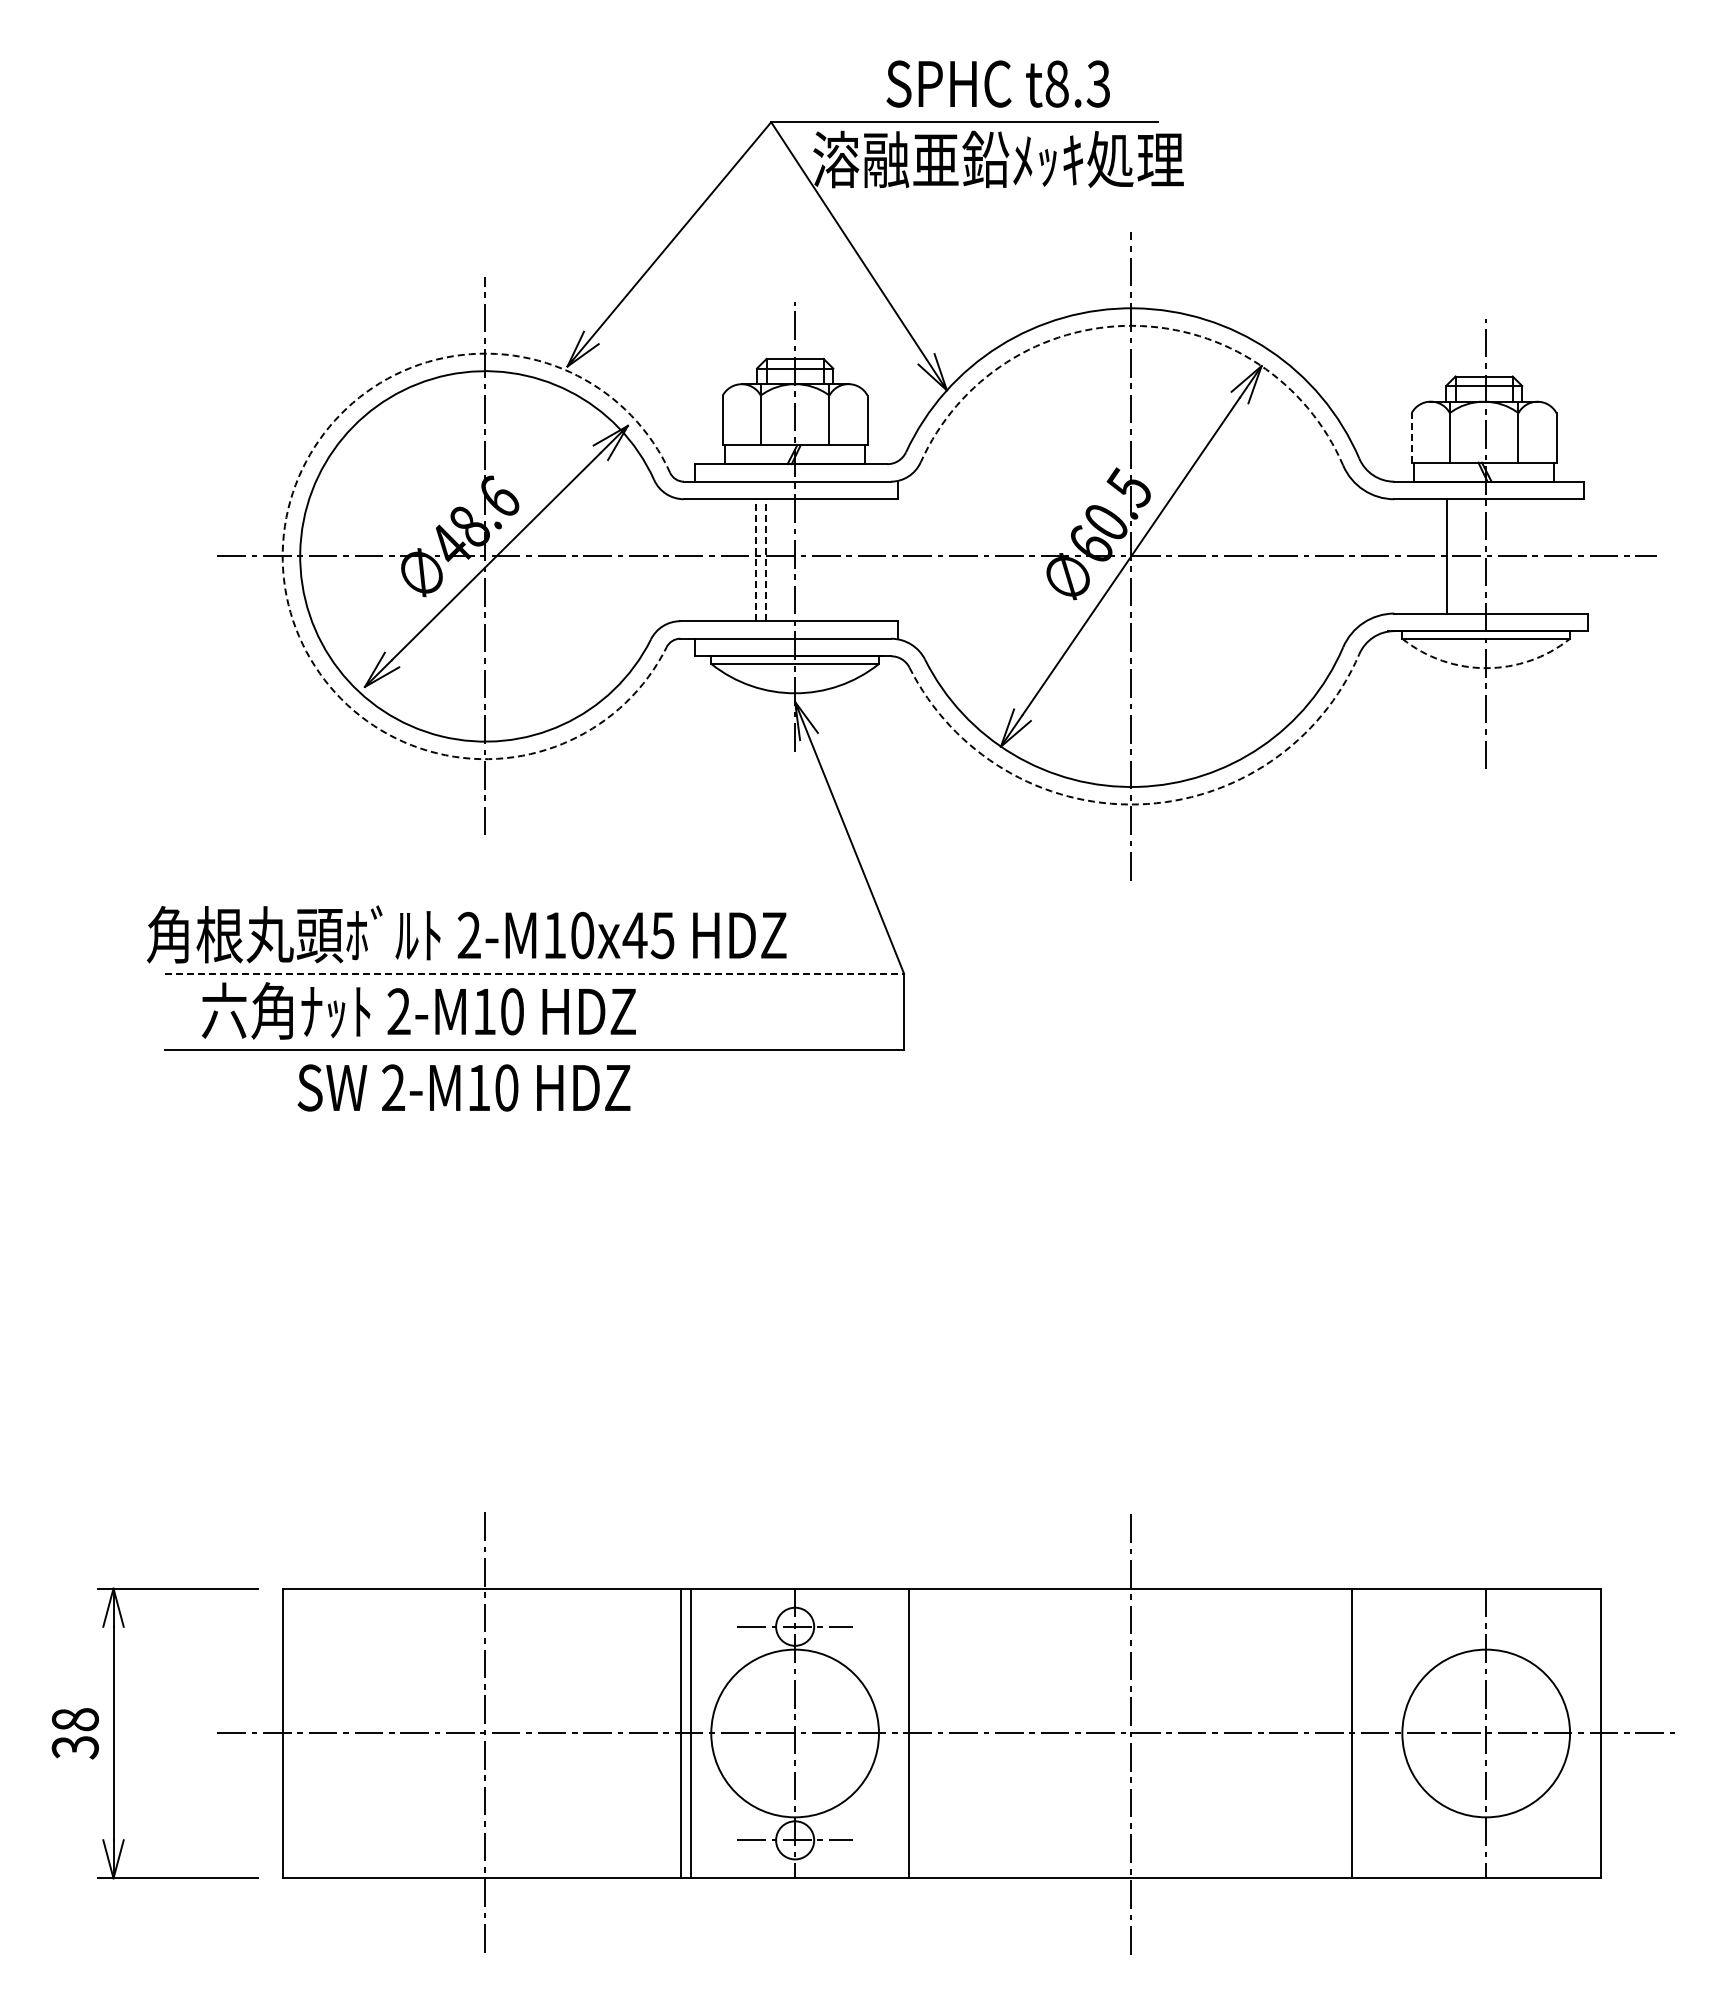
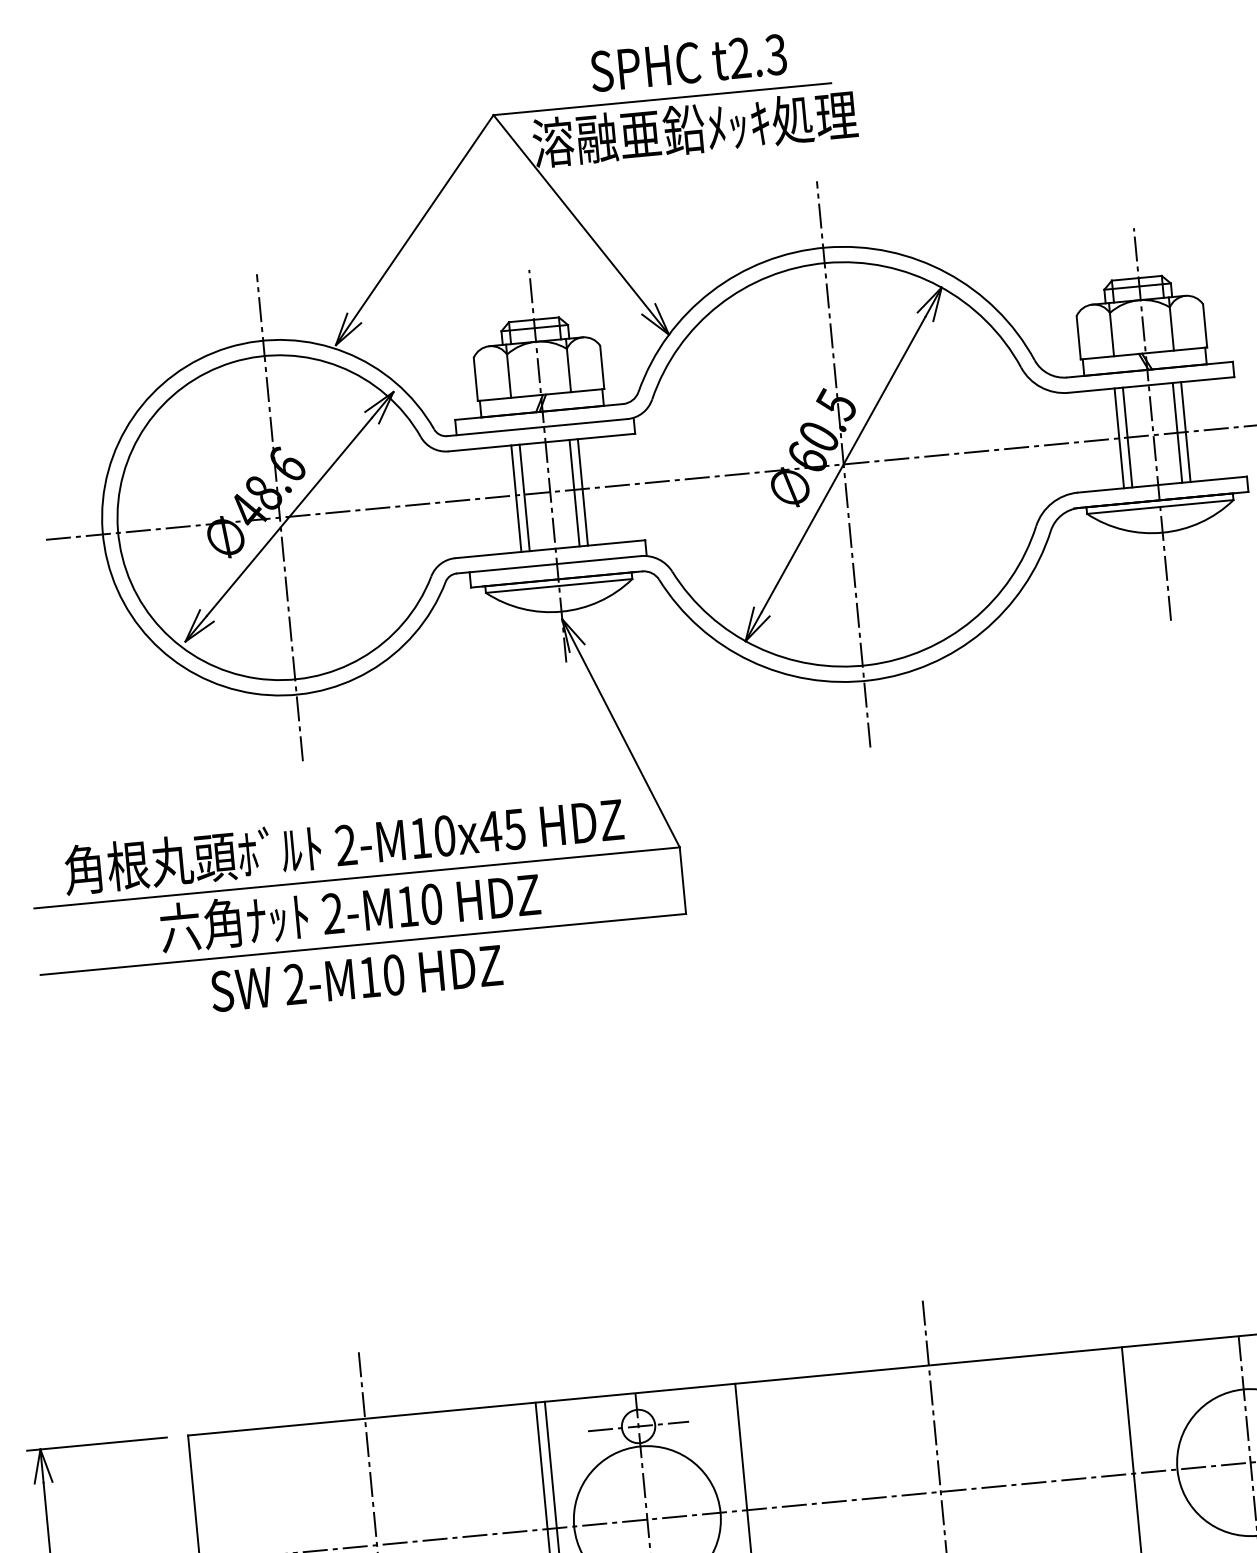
text: (1056, 83) -> (739, 57), t8.3 -> t2.3
arc: (1133, 325) -> (826, 262), dashed -> solid
line: (1411, 437) -> (1078, 337), dashed -> solid
arc: (282, 552) -> (102, 531), dashed -> solid
line: (1456, 556) -> (1127, 437), added
line: (1513, 556) -> (1177, 432), added
line: (1523, 556) -> (1186, 432), added
line: (755, 560) -> (515, 499), dashed -> solid
line: (765, 560) -> (524, 498), dashed -> solid
line: (822, 560) -> (574, 493), added
line: (832, 560) -> (583, 492), added
arc: (1486, 668) -> (1163, 532), dashed -> solid
arc: (1138, 804) -> (870, 680), dashed -> solid
text: (466, 934) -> (343, 844), moved
line: (534, 973) -> (357, 877), dashed -> solid
text: (418, 1010) -> (349, 911), moved
text: (463, 1087) -> (356, 978), moved

